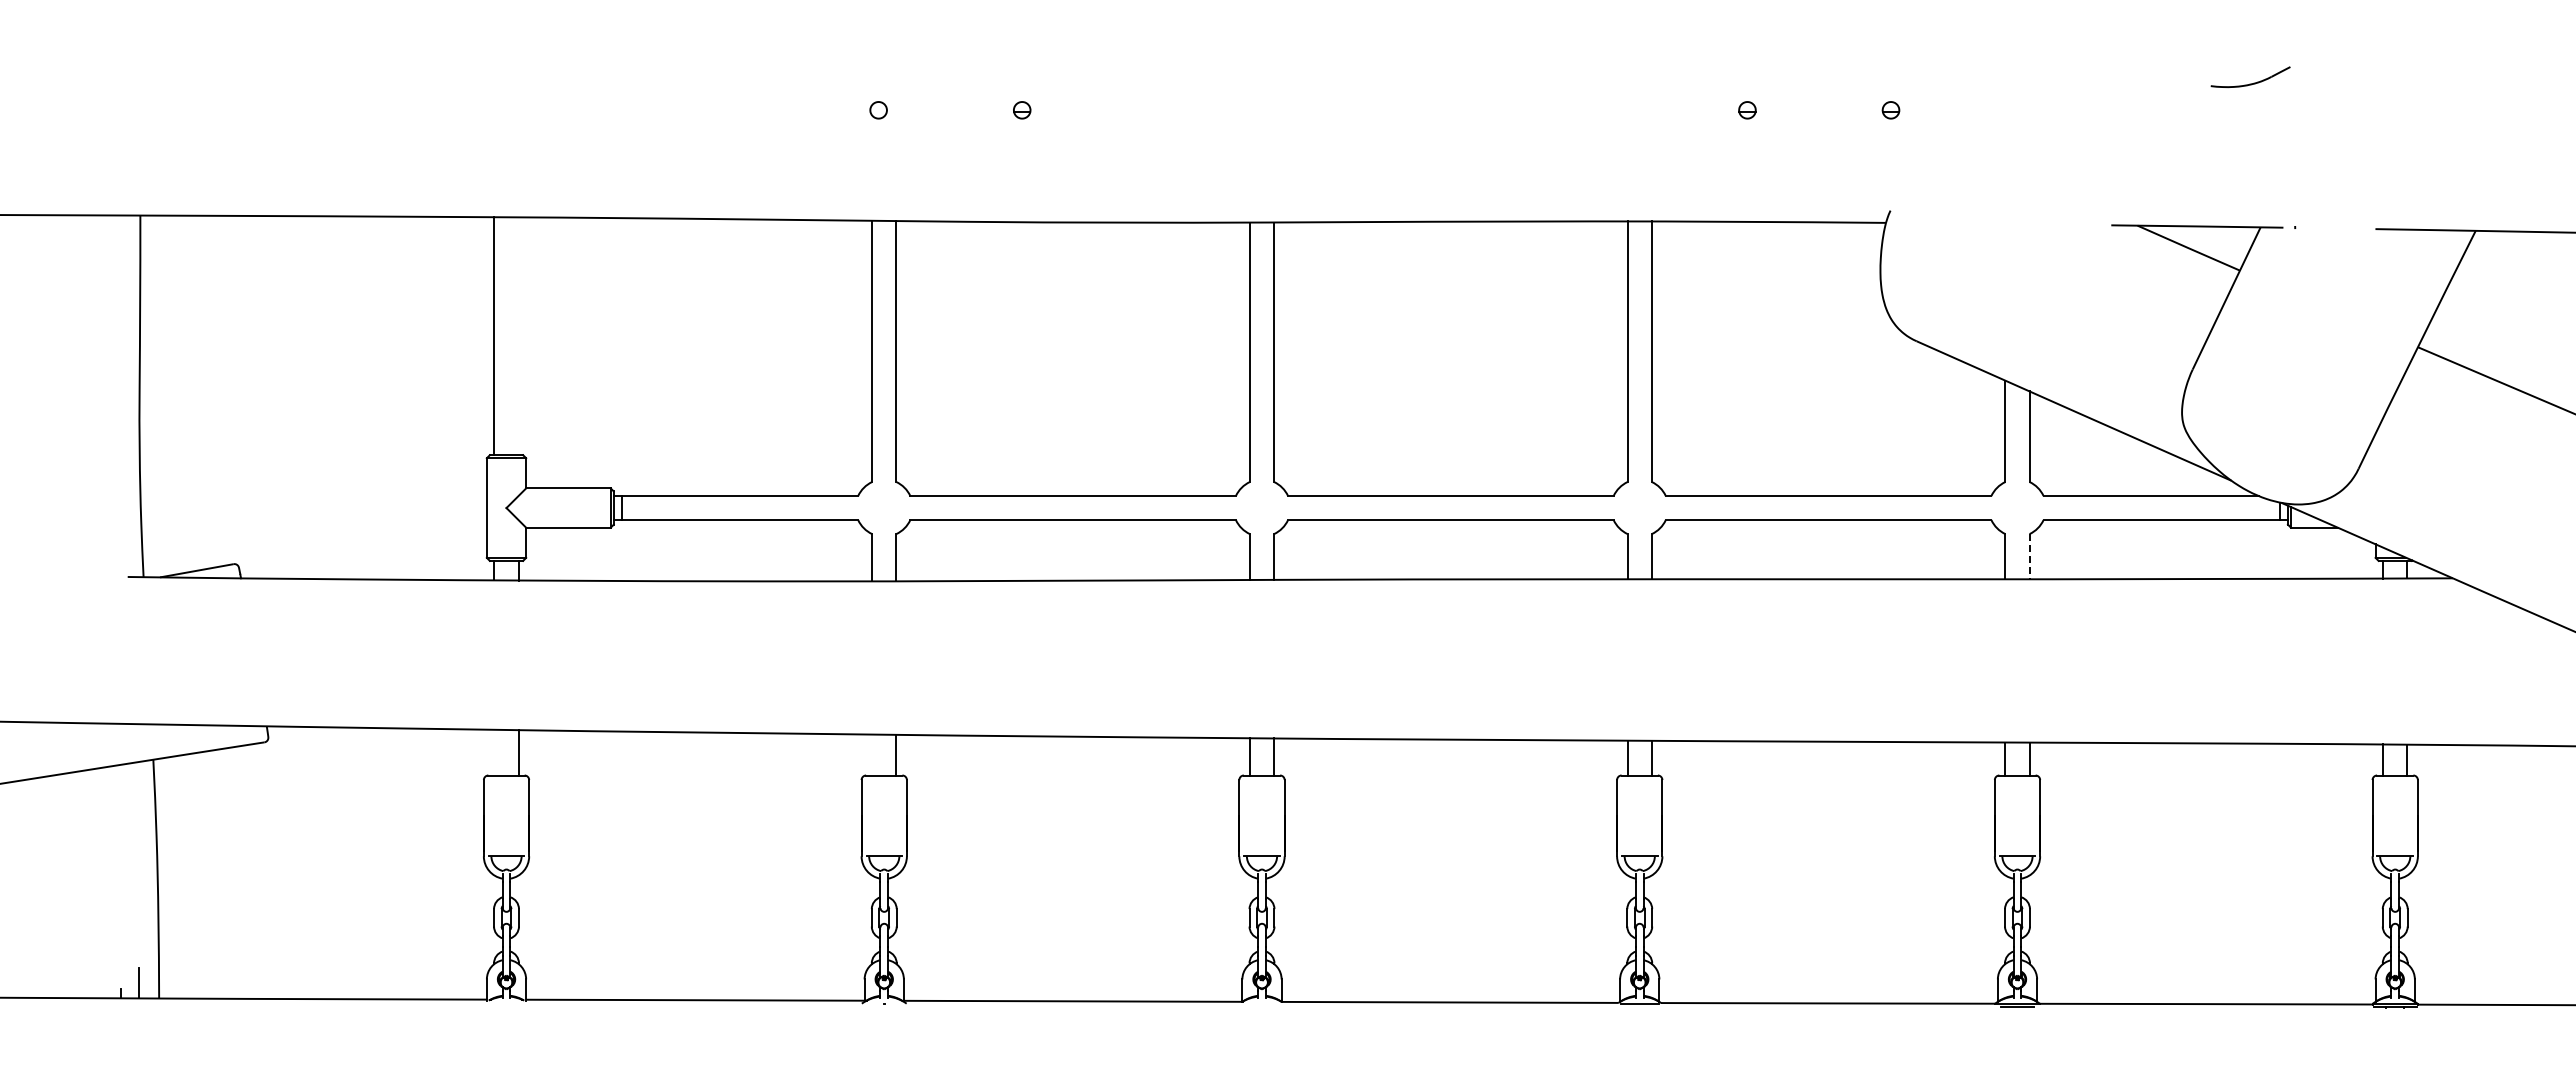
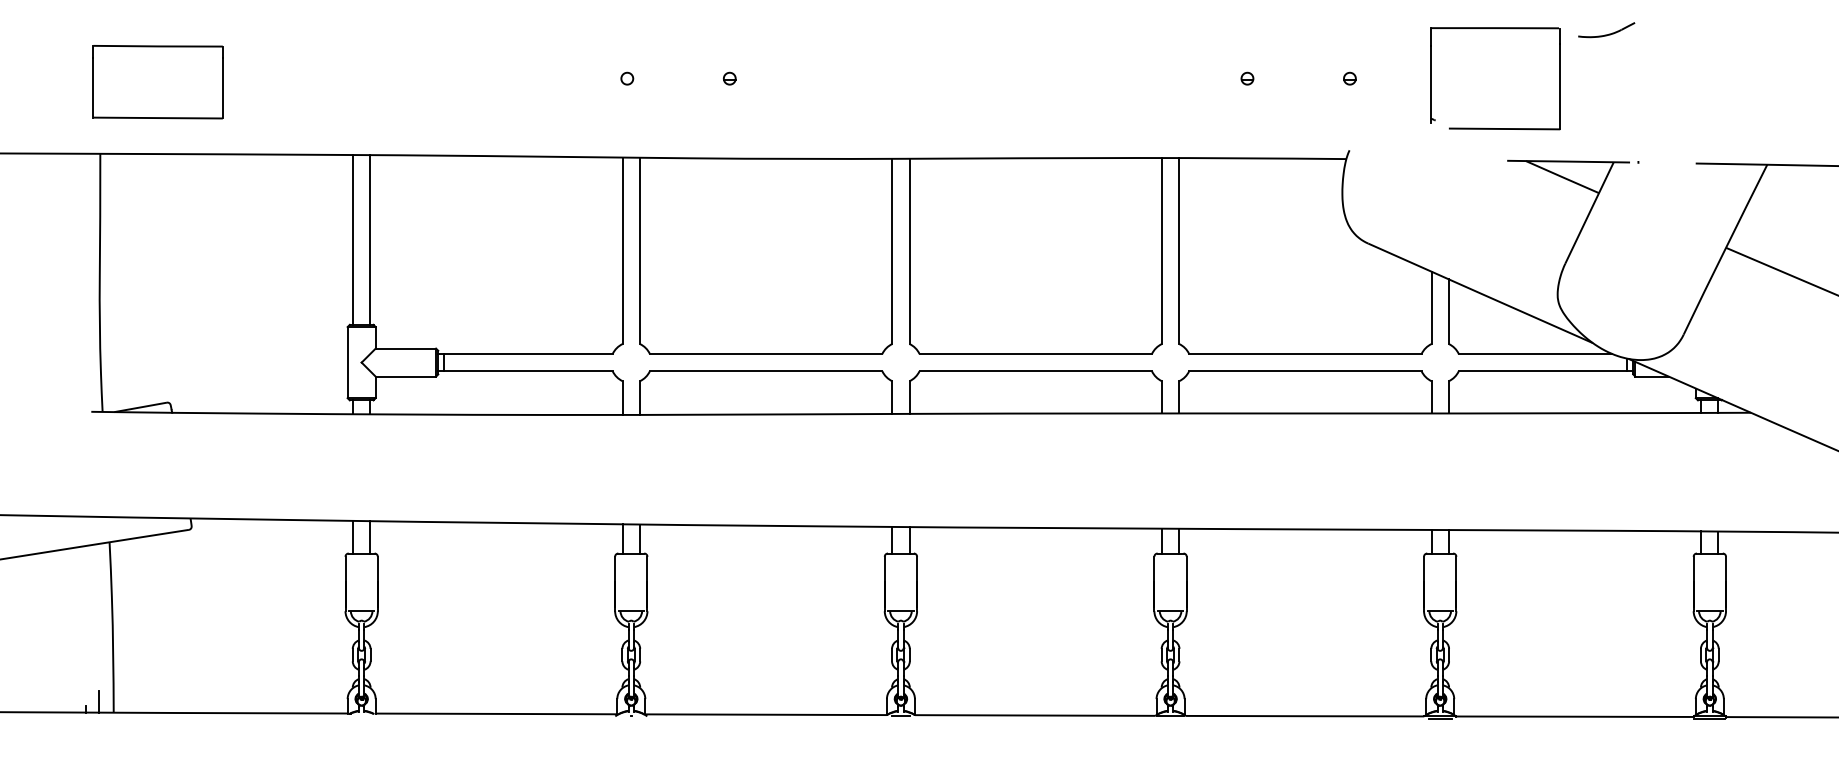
part: (2250, 77) -> (1606, 30), moved
part: (221, 114) -> (158, 81), added
part: (2094, 179) -> (1495, 128), added
line: (518, 336) -> (370, 240), added
line: (2029, 556) -> (1448, 397), dashed -> solid
line: (494, 752) -> (353, 537), added
line: (872, 754) -> (622, 538), added
line: (1261, 1003) -> (900, 716), added

